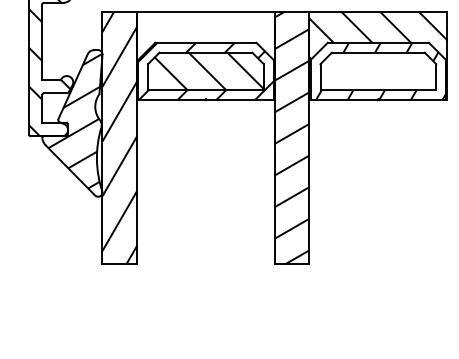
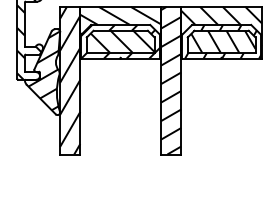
hatch: (205, 50) -> (120, 29), added
hatch: (381, 71) -> (223, 41), added

